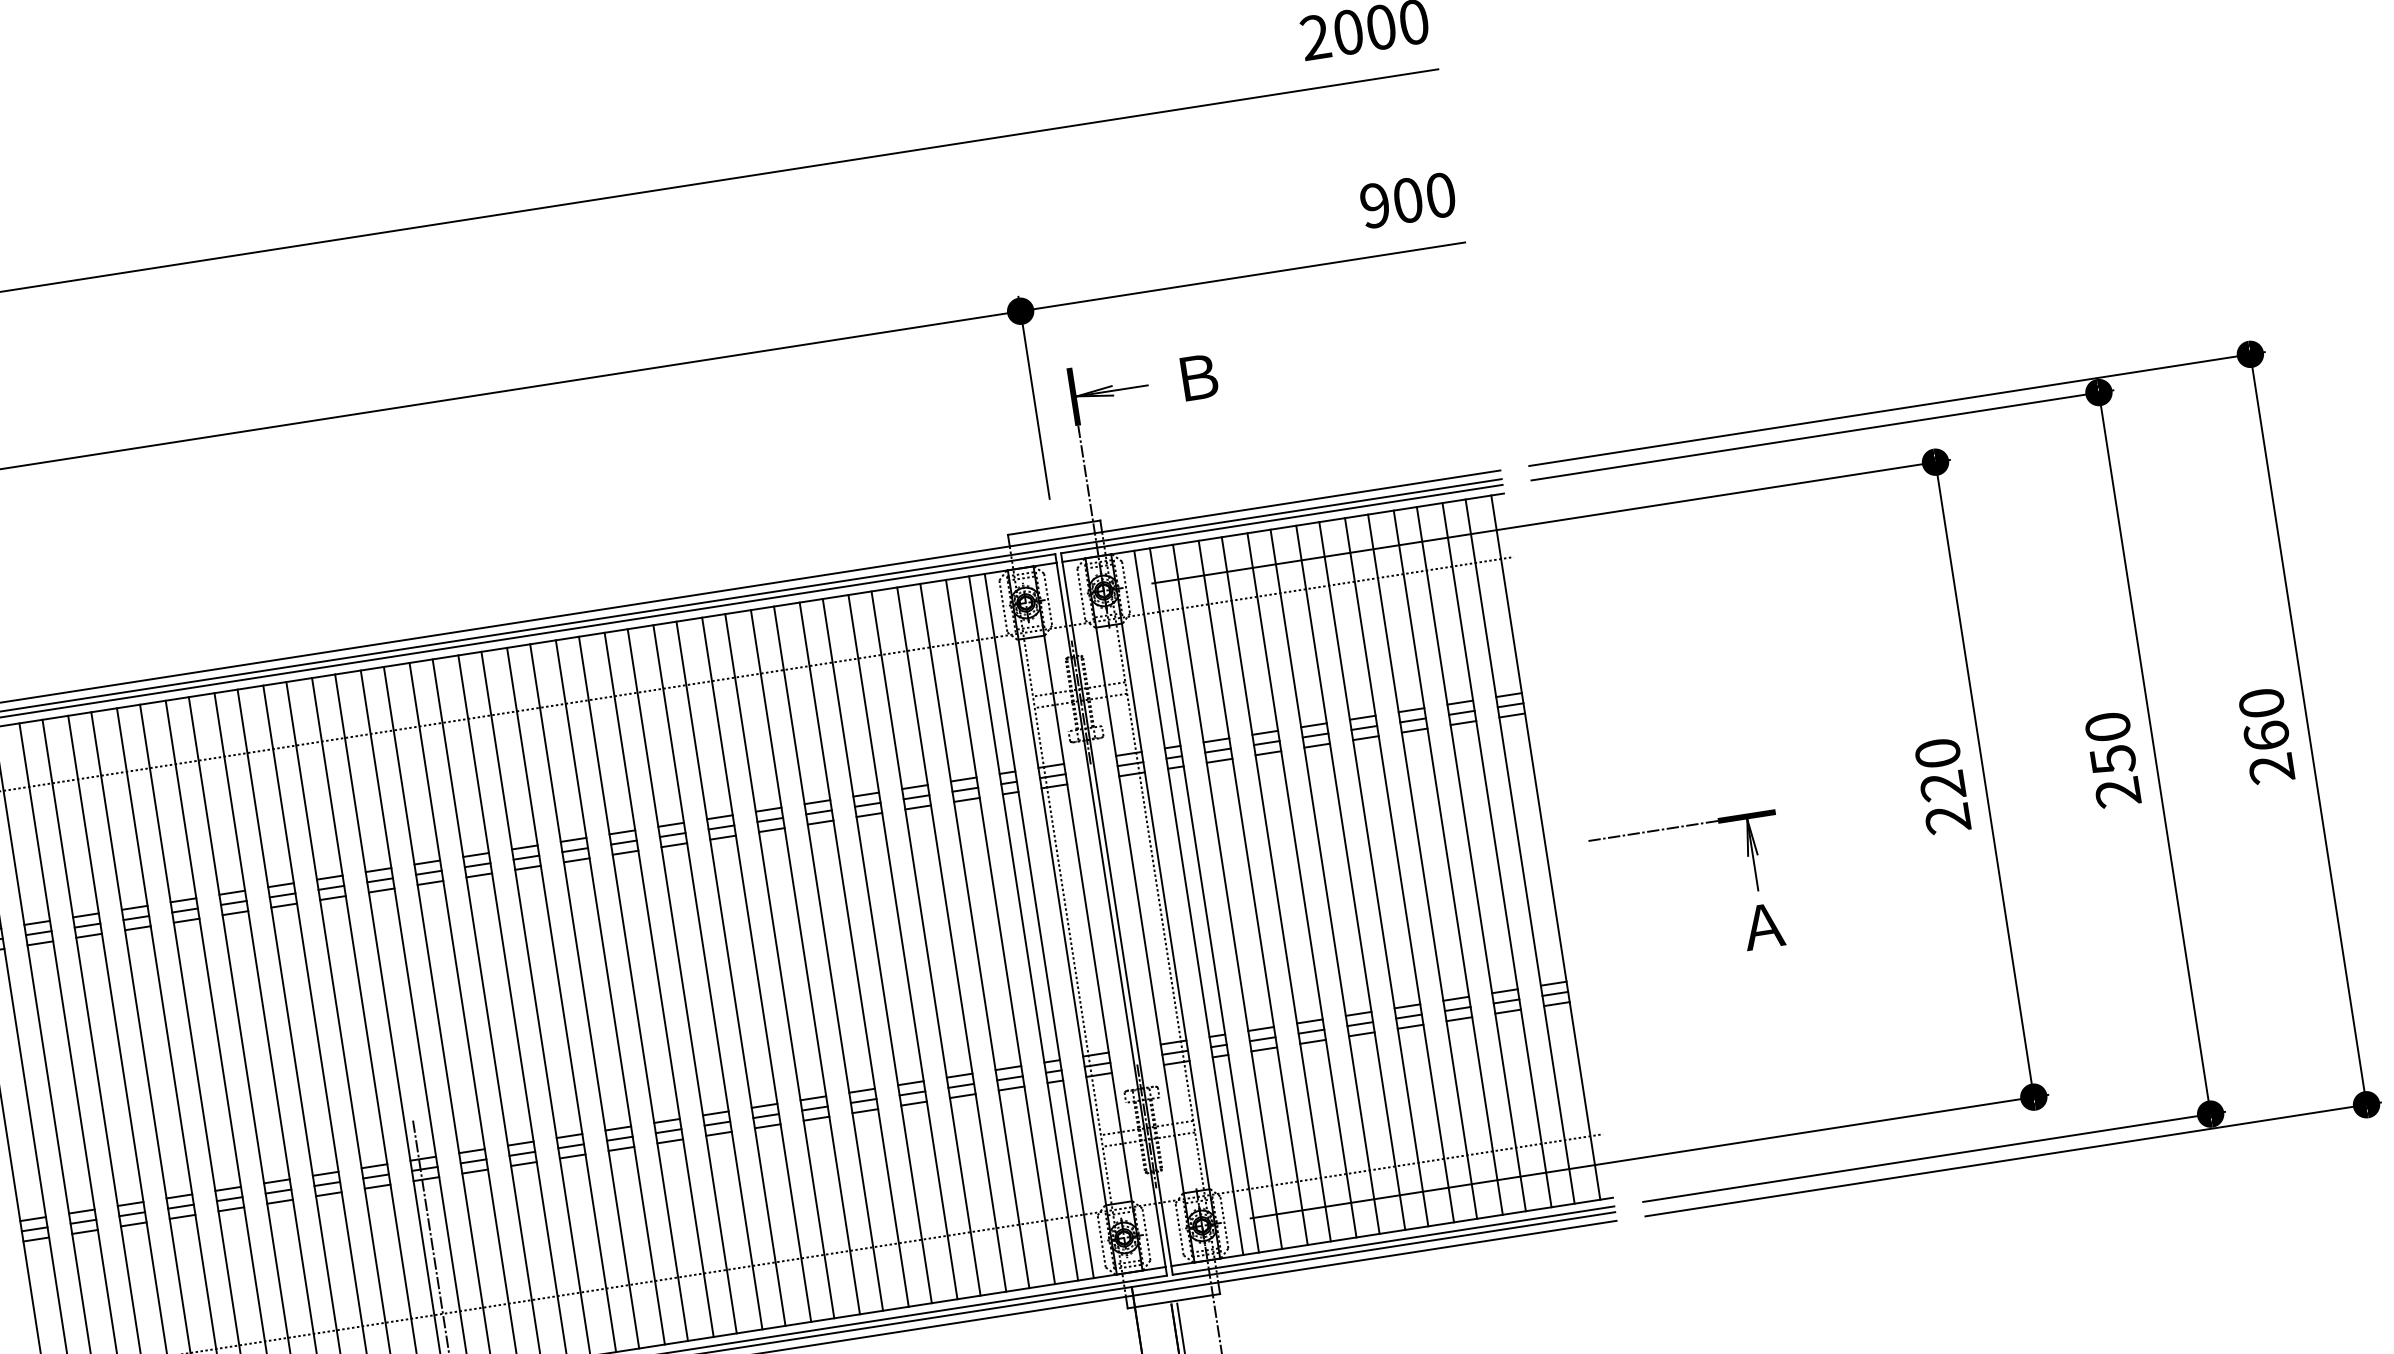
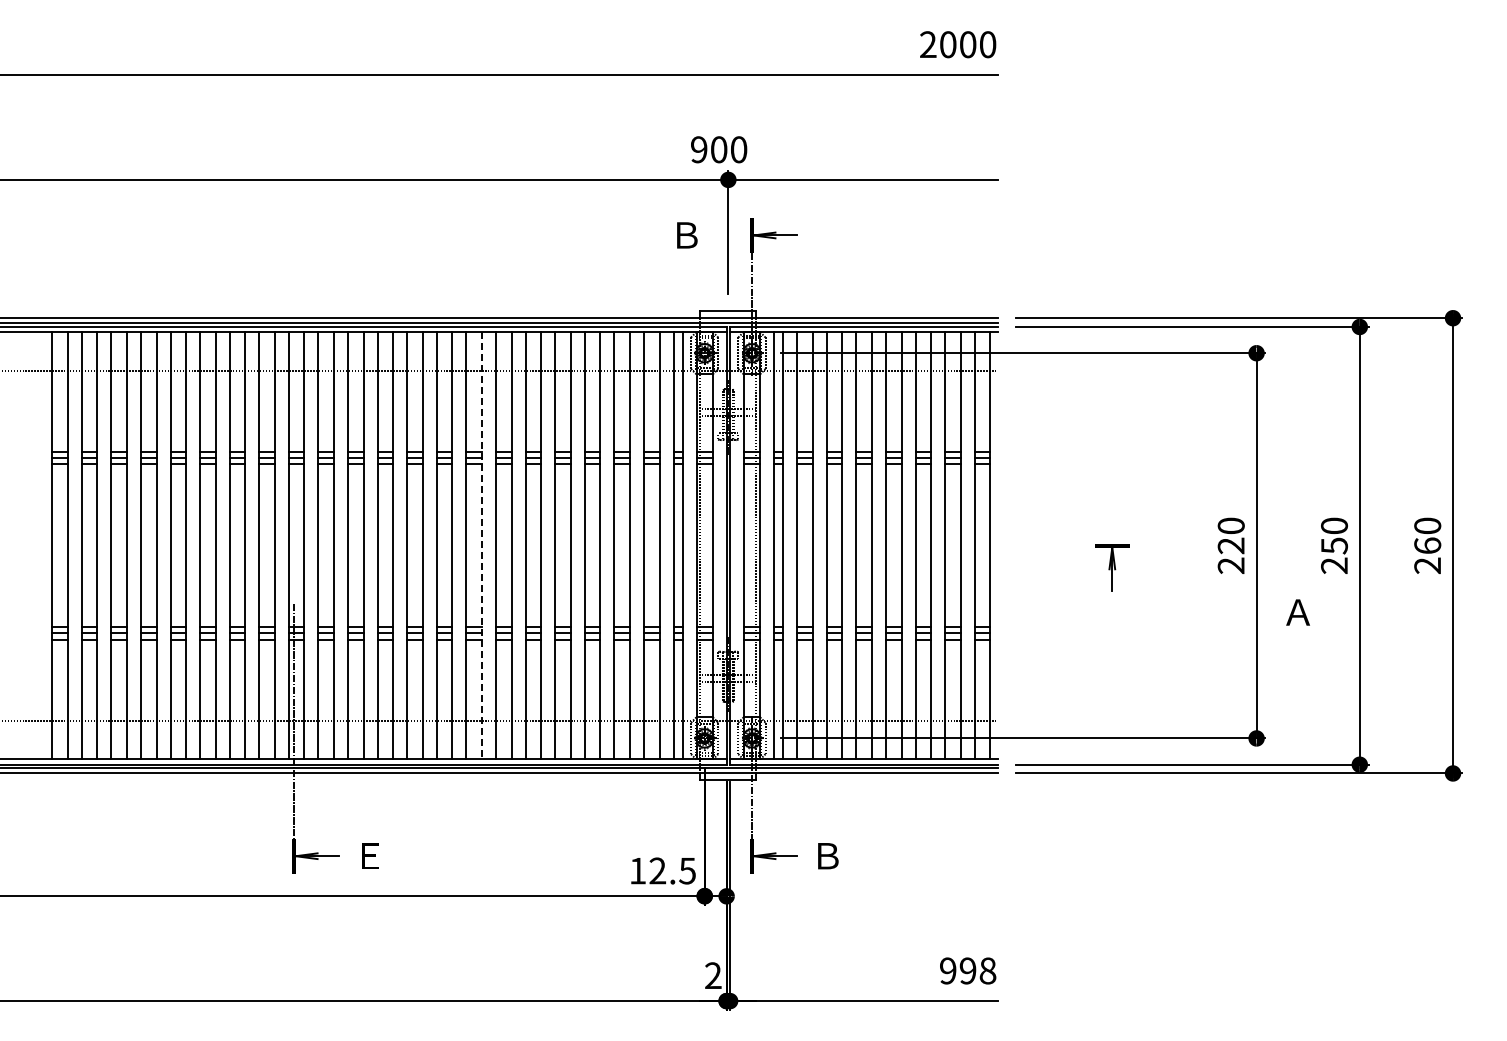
text: (1408, 199) -> (719, 149), moved
text: (1199, 377) -> (687, 235), moved
line: (1651, 830) -> (1054, 545), removed
text: (1762, 926) -> (1297, 612), moved
line: (707, 976) -> (481, 545), solid -> dashed

